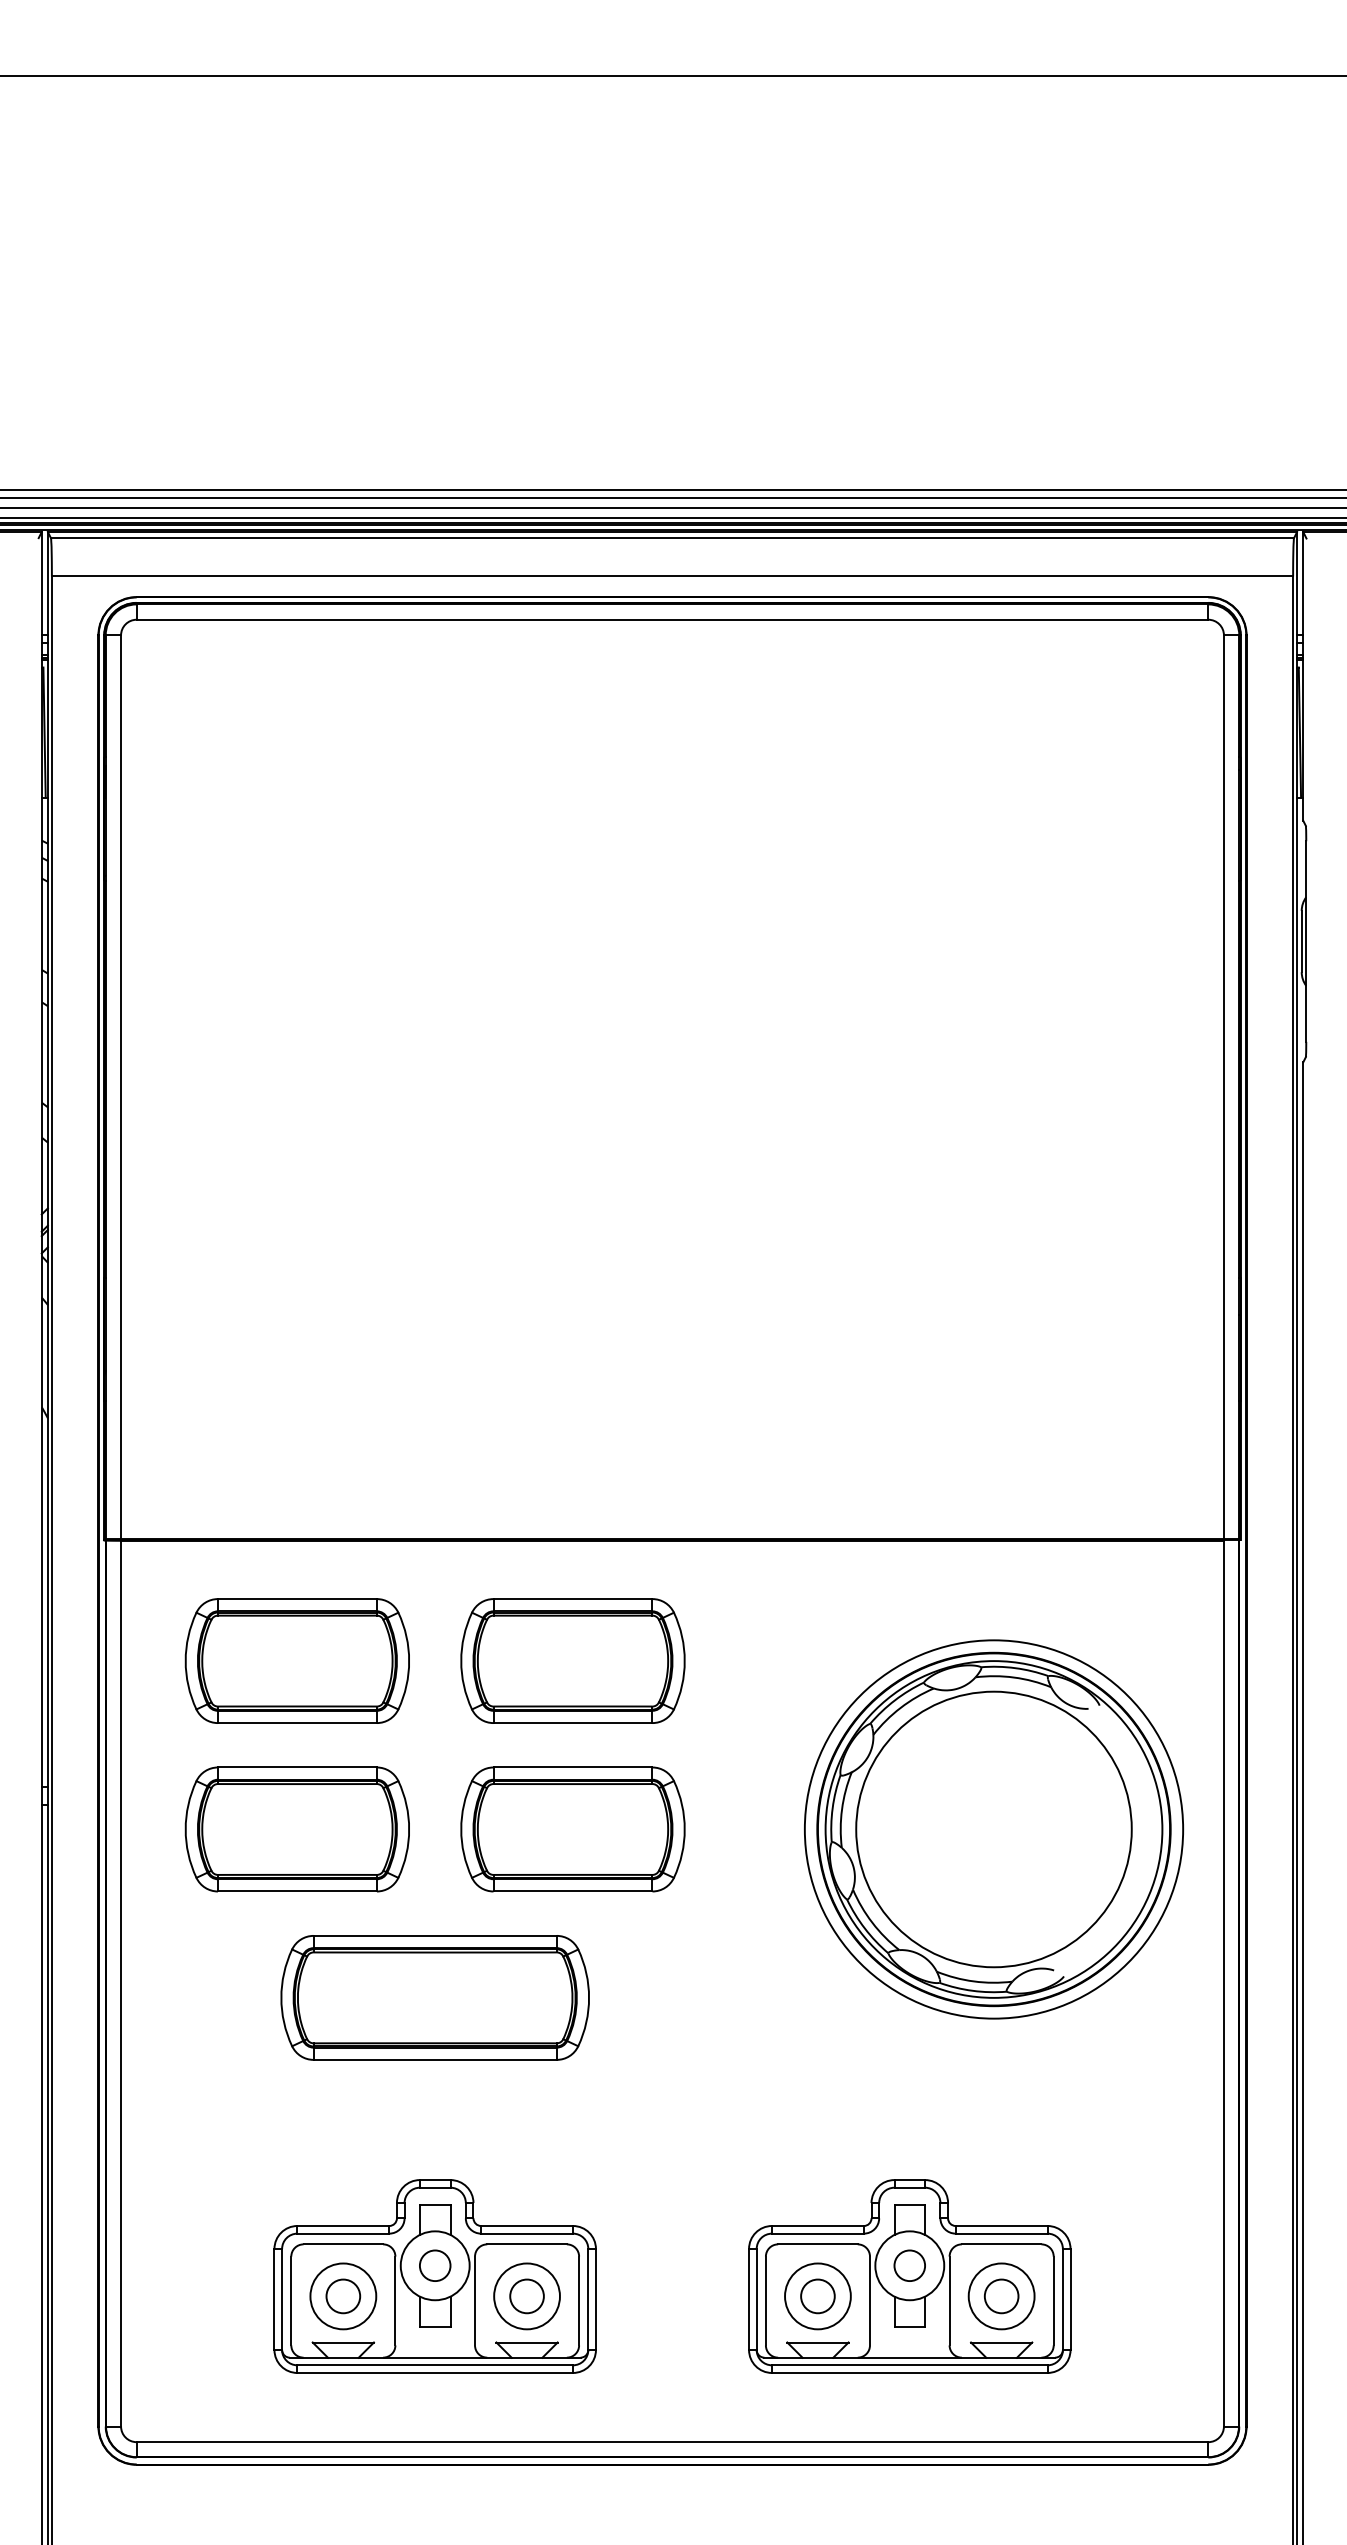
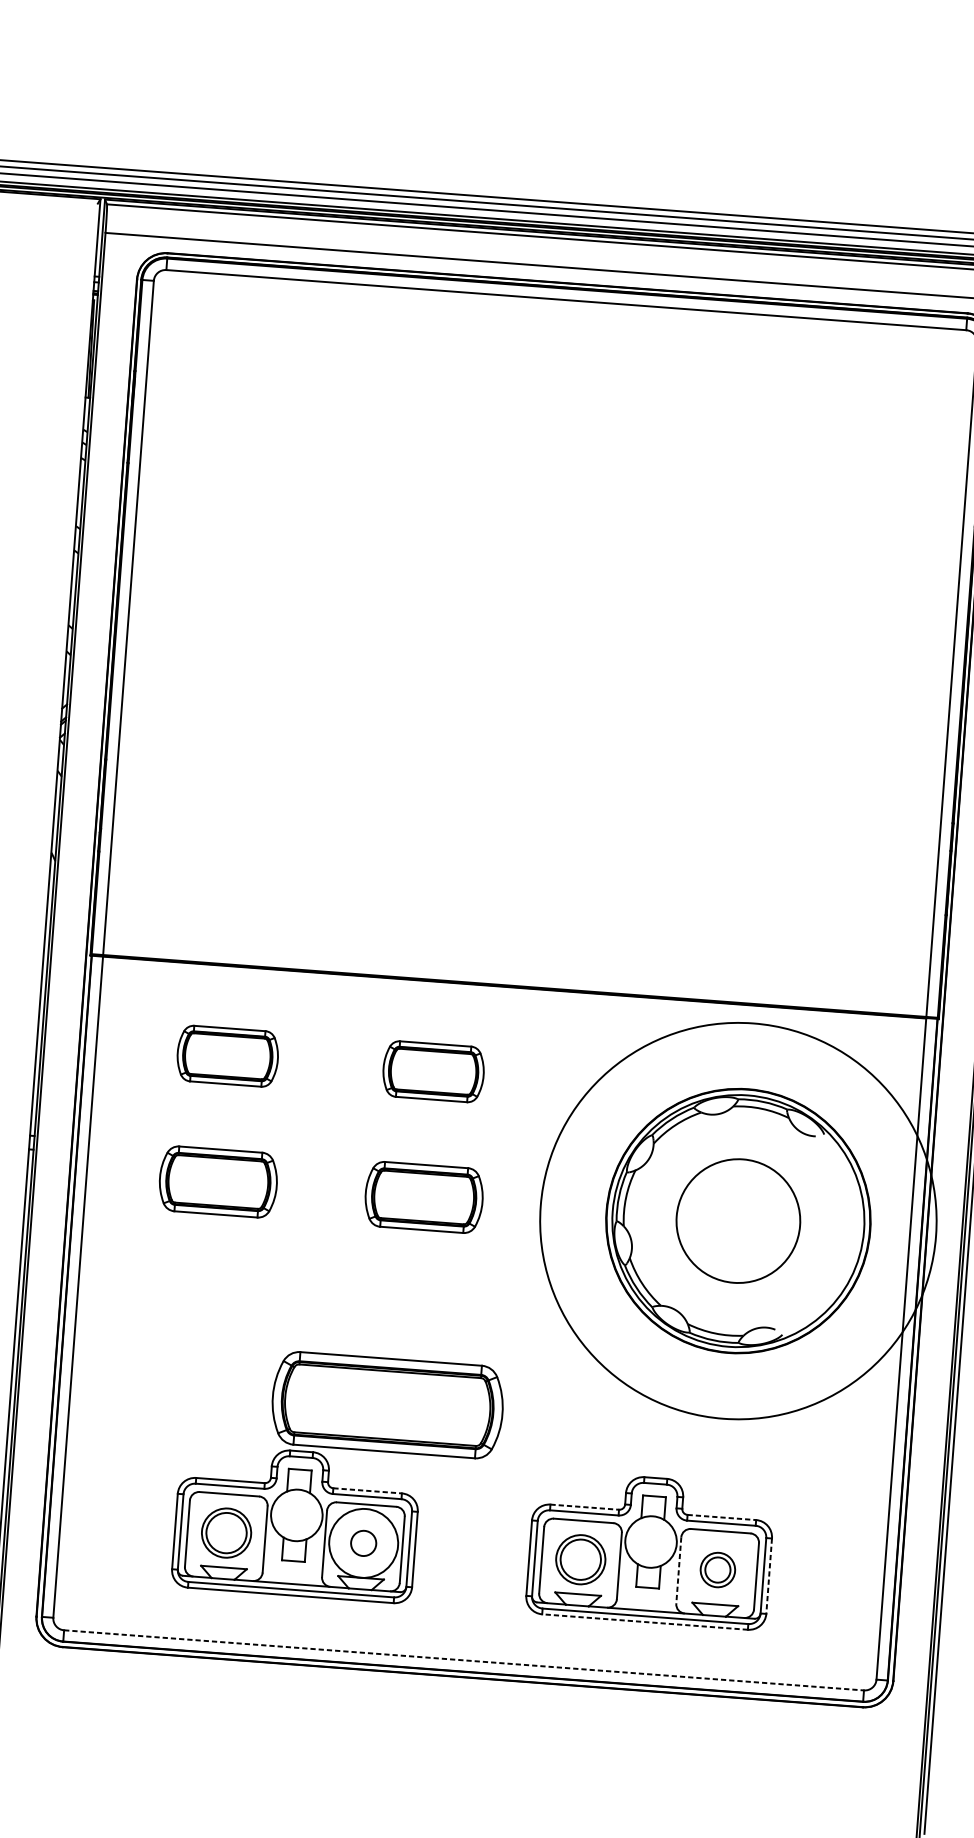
part: (296, 1660) -> (227, 1055), size x0.6
part: (572, 1660) -> (433, 1071), size x0.6
part: (296, 1829) -> (217, 1181), size x0.7
part: (572, 1829) -> (423, 1197), size x0.7
circle: (993, 1829) -> (738, 1221), size x0.6
circle: (993, 1829) -> (738, 1221), size x1.4
part: (434, 1997) -> (387, 1404), moved
line: (527, 2226) -> (367, 1491), solid -> dashed
line: (817, 2226) -> (584, 1507), solid -> dashed
line: (1001, 2226) -> (721, 1517), solid -> dashed
circle: (435, 2265) -> (297, 1515), removed
circle: (909, 2265) -> (650, 1541), removed
circle: (343, 2296) -> (226, 1533), size x1.6
circle: (526, 2296) -> (363, 1543), size x1.4
circle: (817, 2296) -> (580, 1559), size x1.6
circle: (1001, 2296) -> (717, 1570), size x0.7
line: (1070, 2299) -> (769, 1576), solid -> dashed
line: (949, 2301) -> (678, 1570), solid -> dashed
line: (909, 2372) -> (644, 1621), solid -> dashed
line: (672, 2442) -> (464, 1660), solid -> dashed

